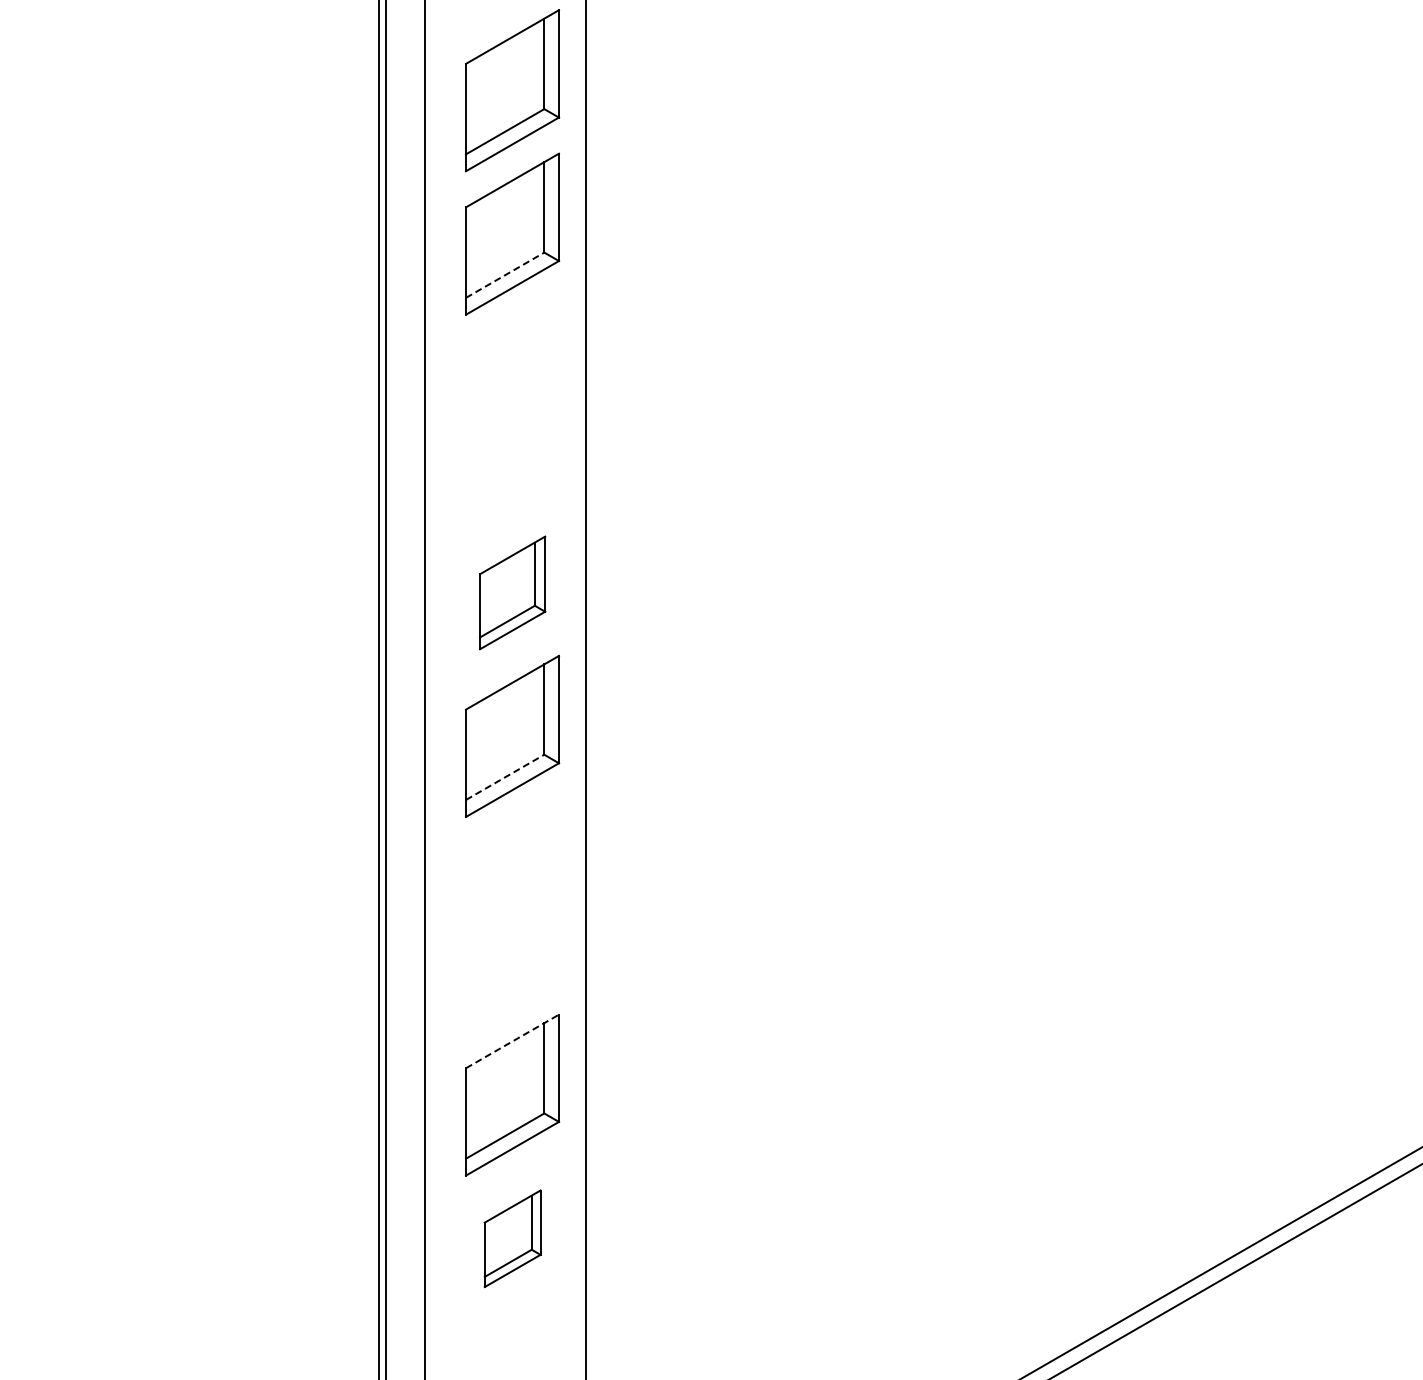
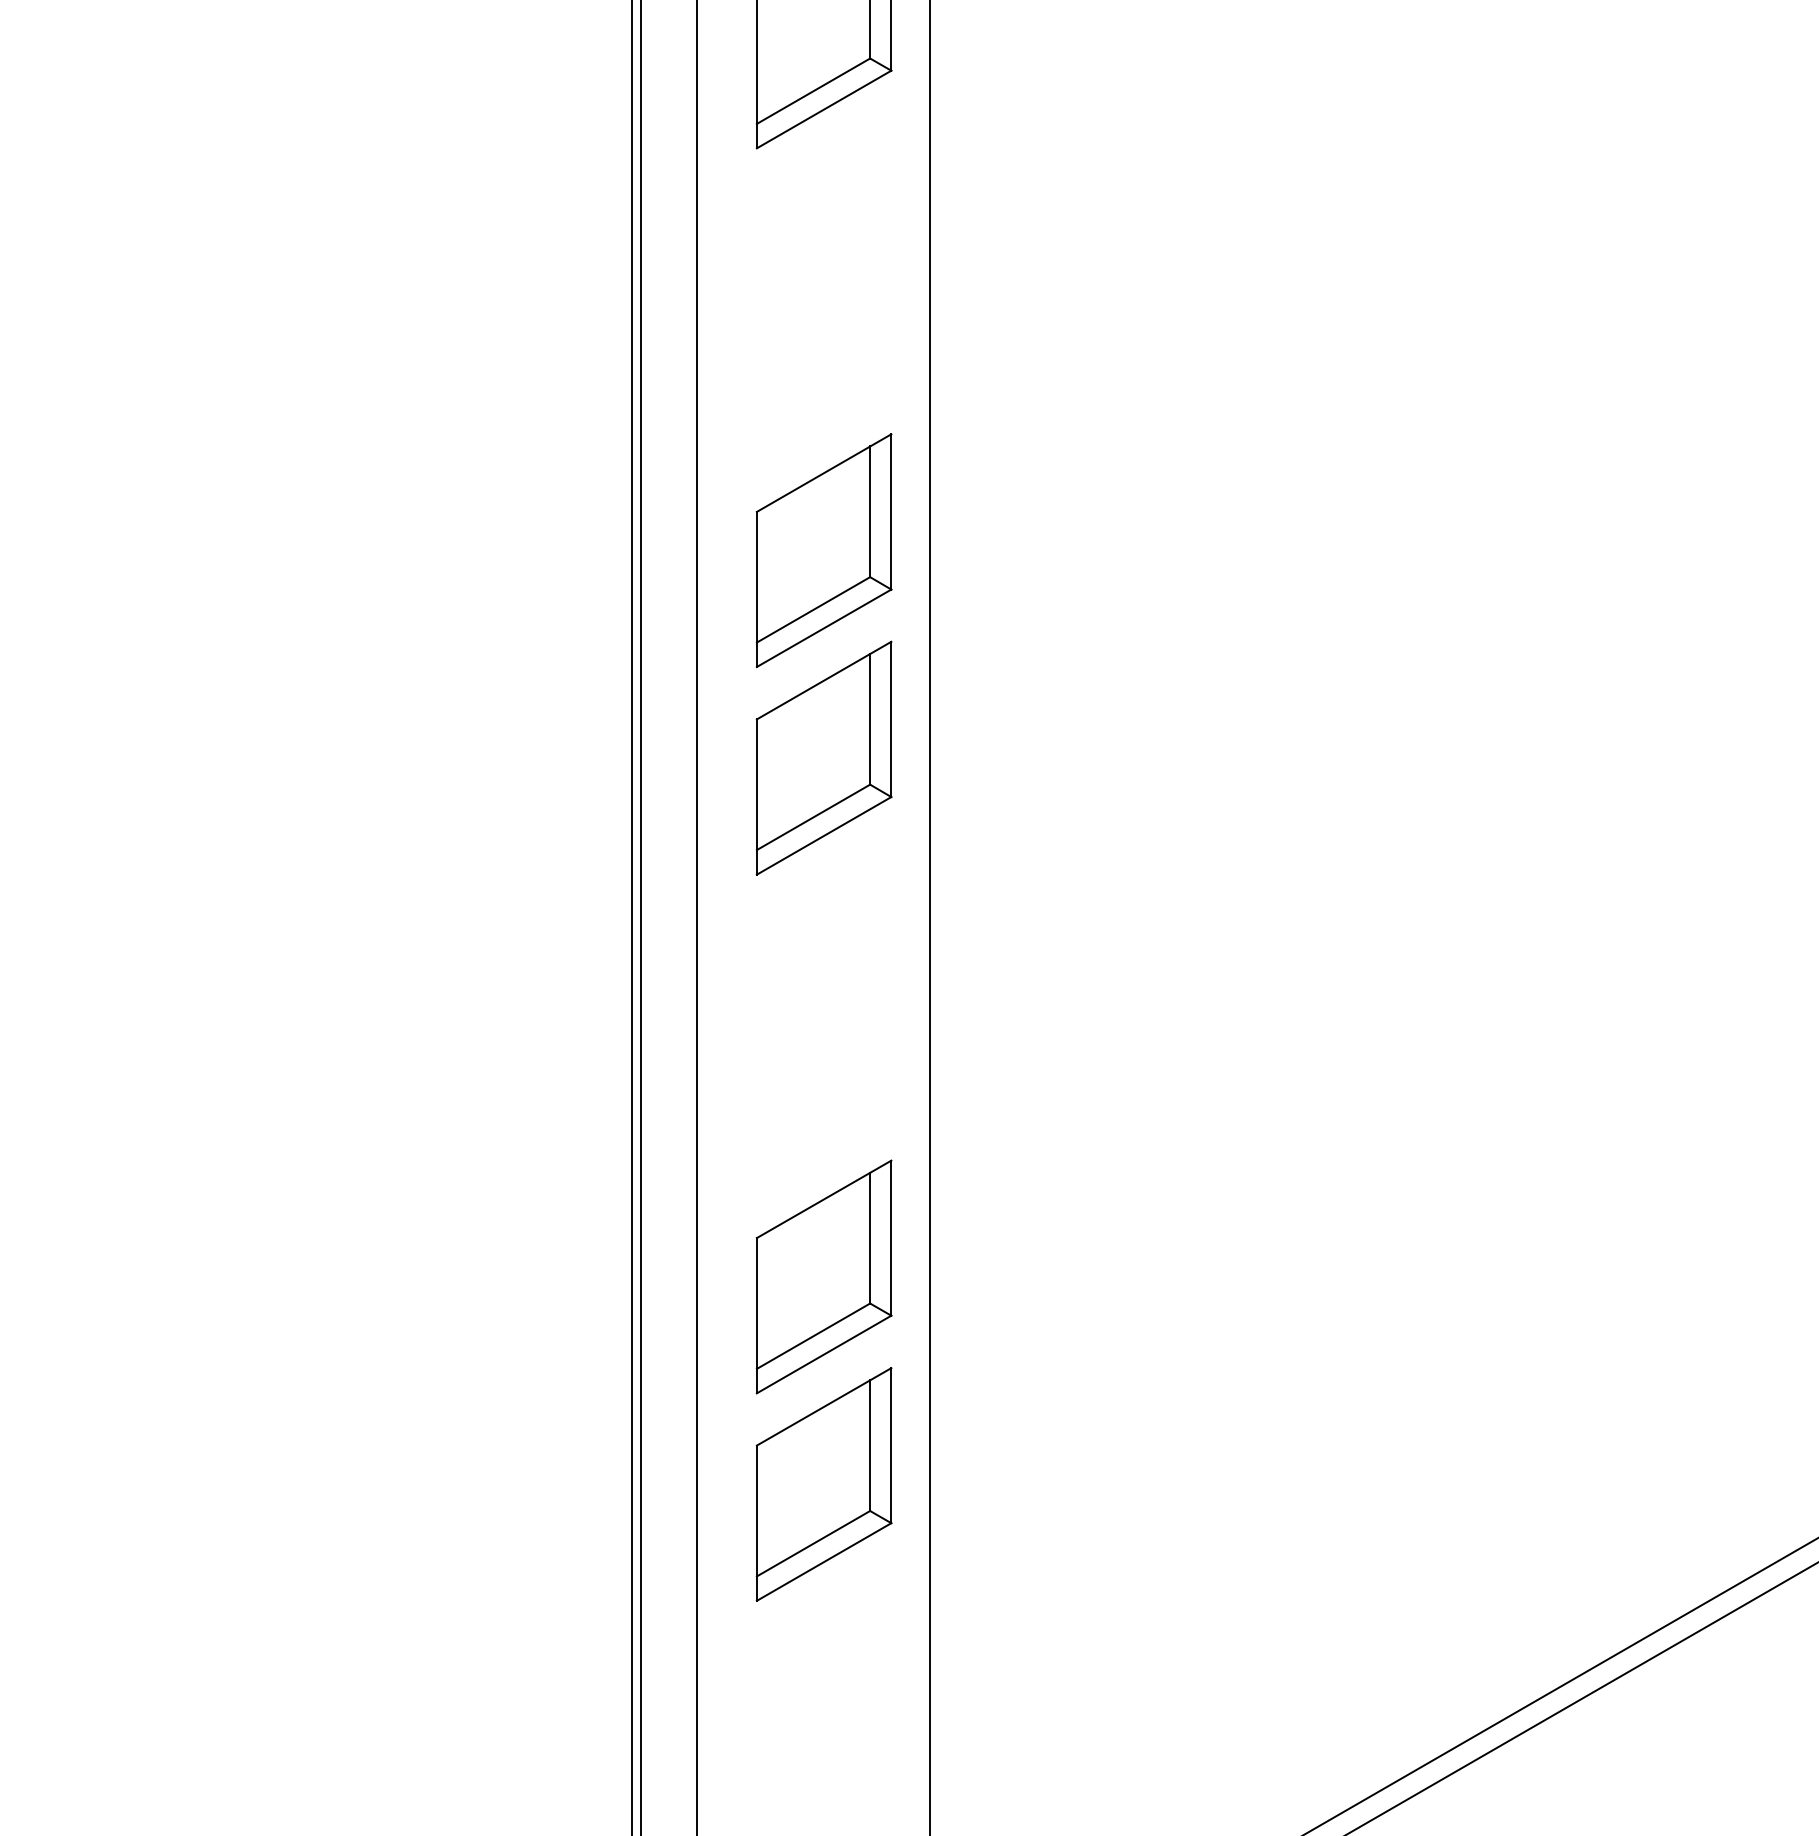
line: (505, 274) -> (814, 90), dashed -> solid
part: (512, 592) -> (824, 550), size x1.43
line: (505, 777) -> (814, 817), dashed -> solid
line: (512, 1041) -> (824, 1199), dashed -> solid
part: (512, 1238) -> (824, 1484), size x1.67

